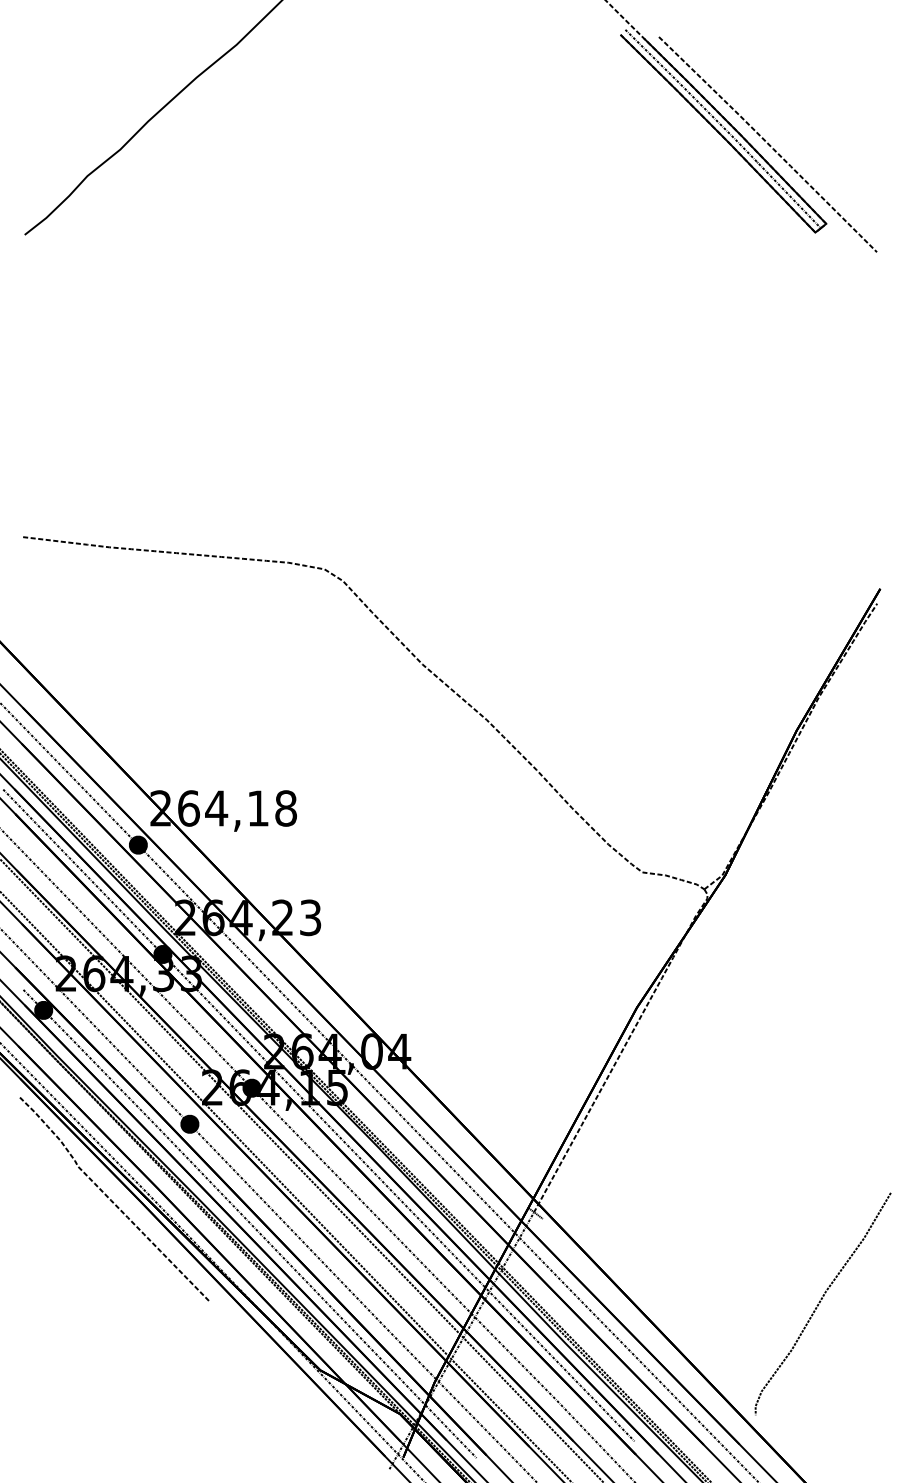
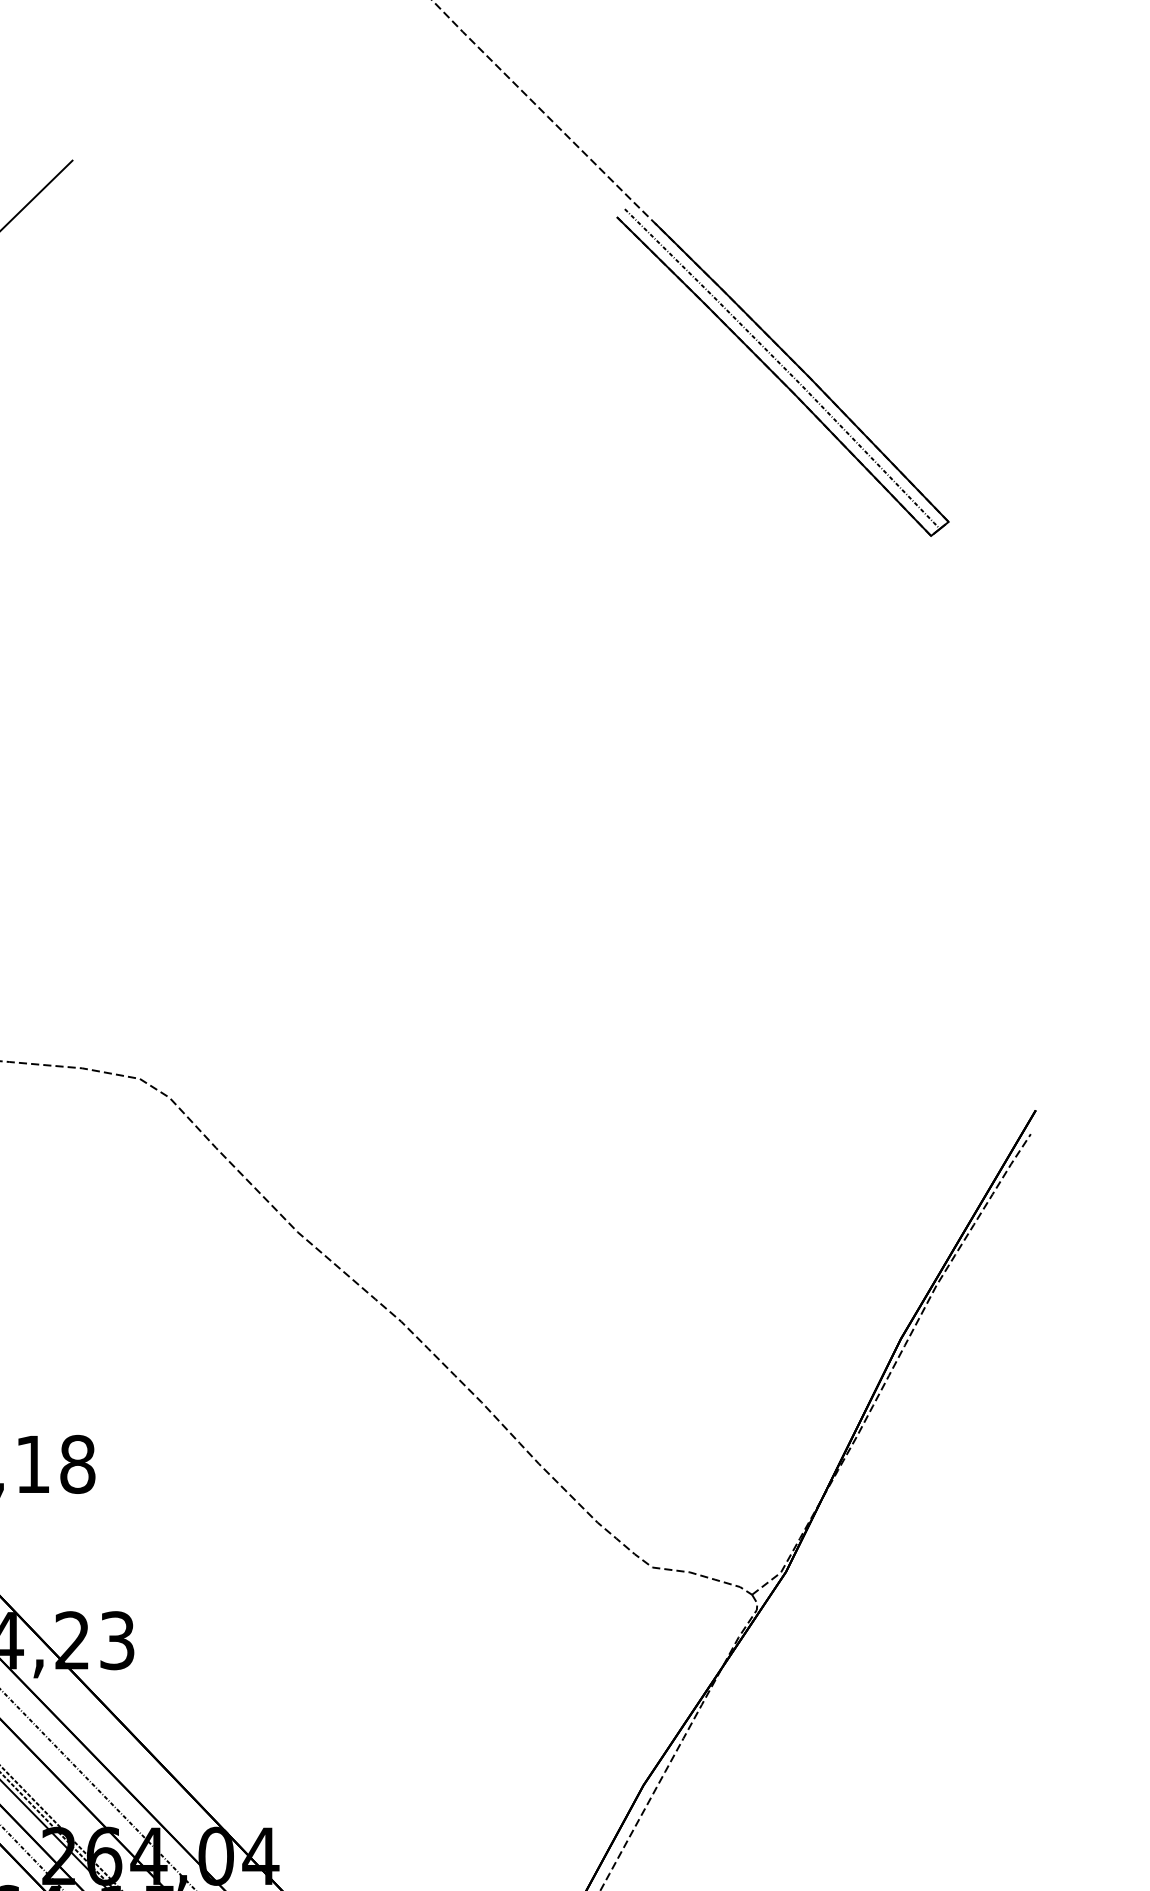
curve: (767, 144) -> (853, 393), removed

